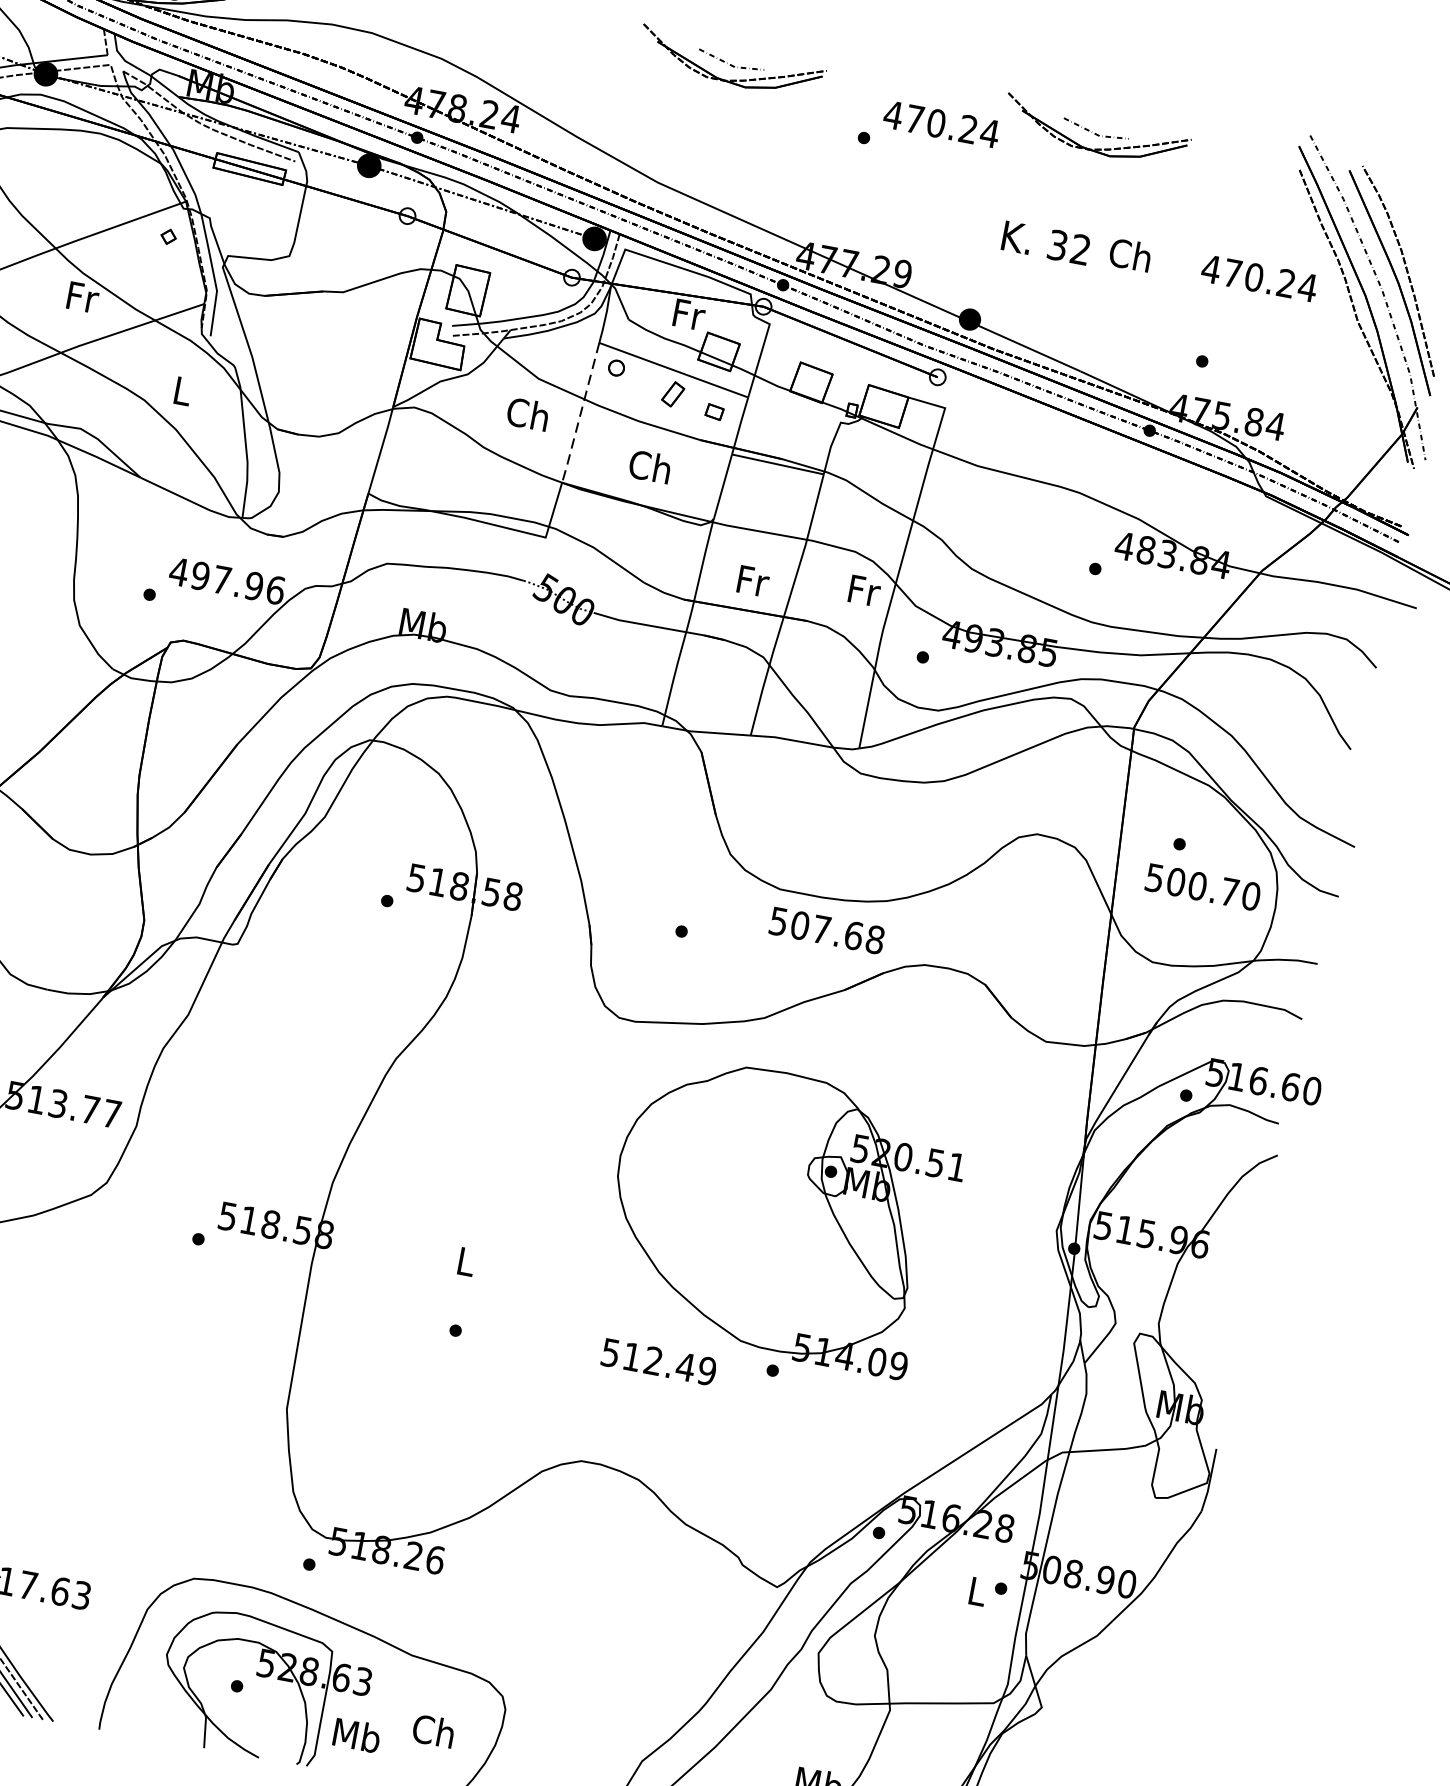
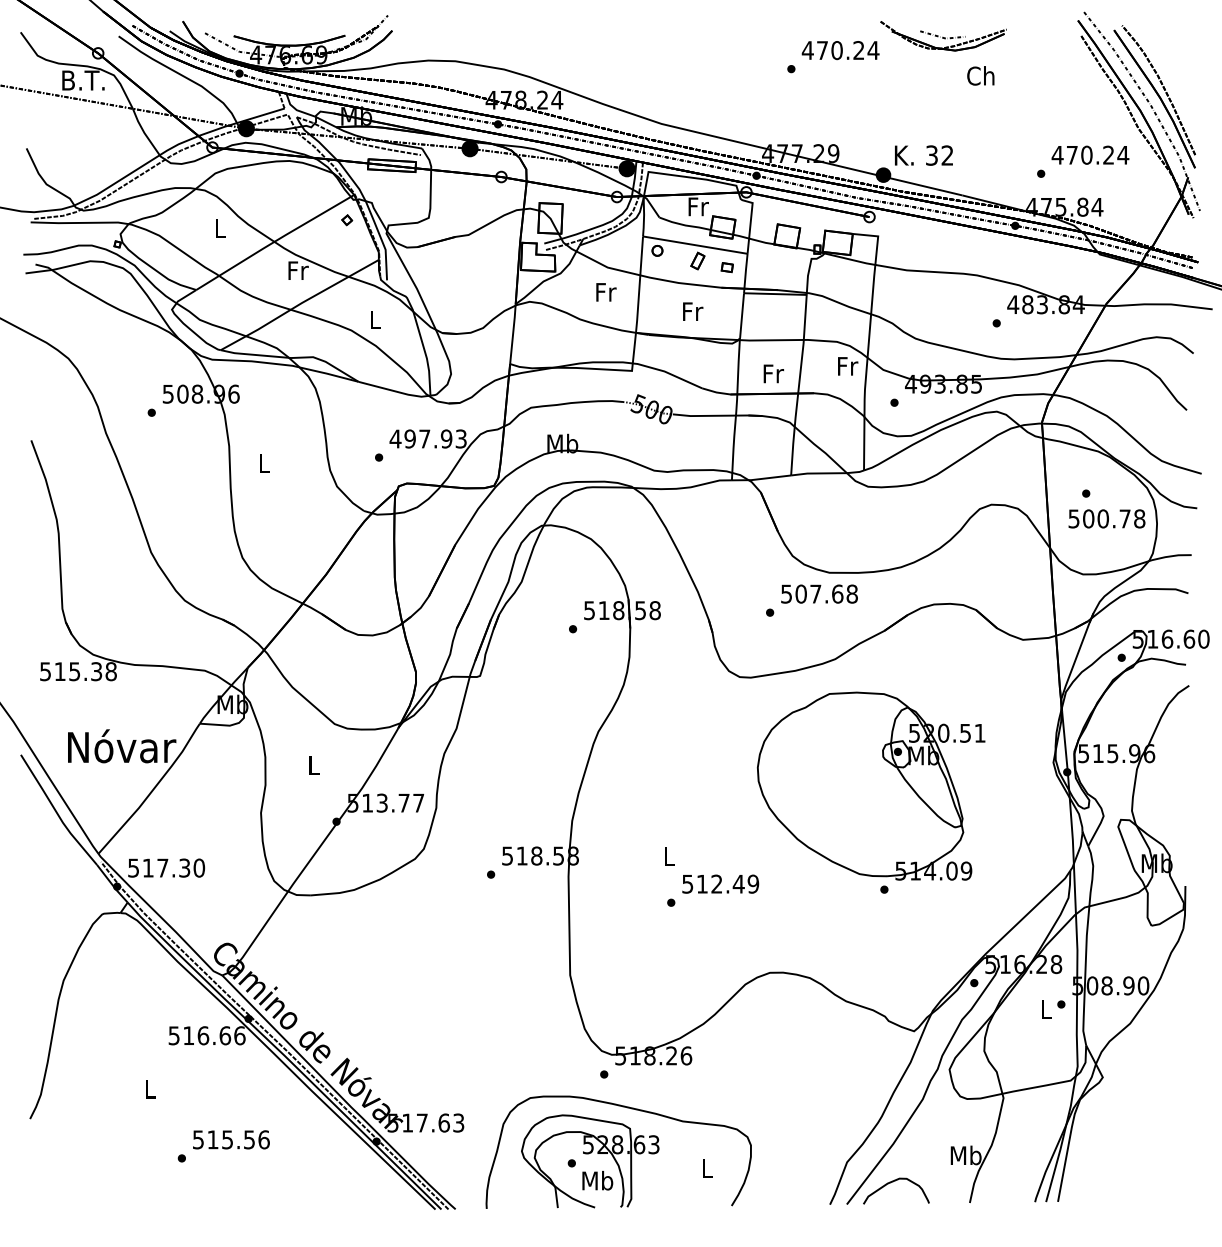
part: (732, 63) -> (695, 36), removed
text: (1045, 242) -> (923, 155), moved
text: (1130, 254) -> (980, 75), moved
text: (1259, 277) -> (1090, 154), moved
text: (527, 413) -> (604, 291), Ch -> Fr
line: (580, 415) -> (639, 286), dashed -> solid
text: (649, 466) -> (691, 311), Ch -> Fr
text: (276, 589) -> (461, 438), 497.96 -> 497.93
text: (1251, 895) -> (1139, 518), 500.70 -> 500.78
text: (827, 929) -> (819, 593), moved
text: (658, 1361) -> (720, 883), moved
text: (433, 1731) -> (706, 1168), Ch -> L
text: (356, 1735) -> (597, 1180), moved

